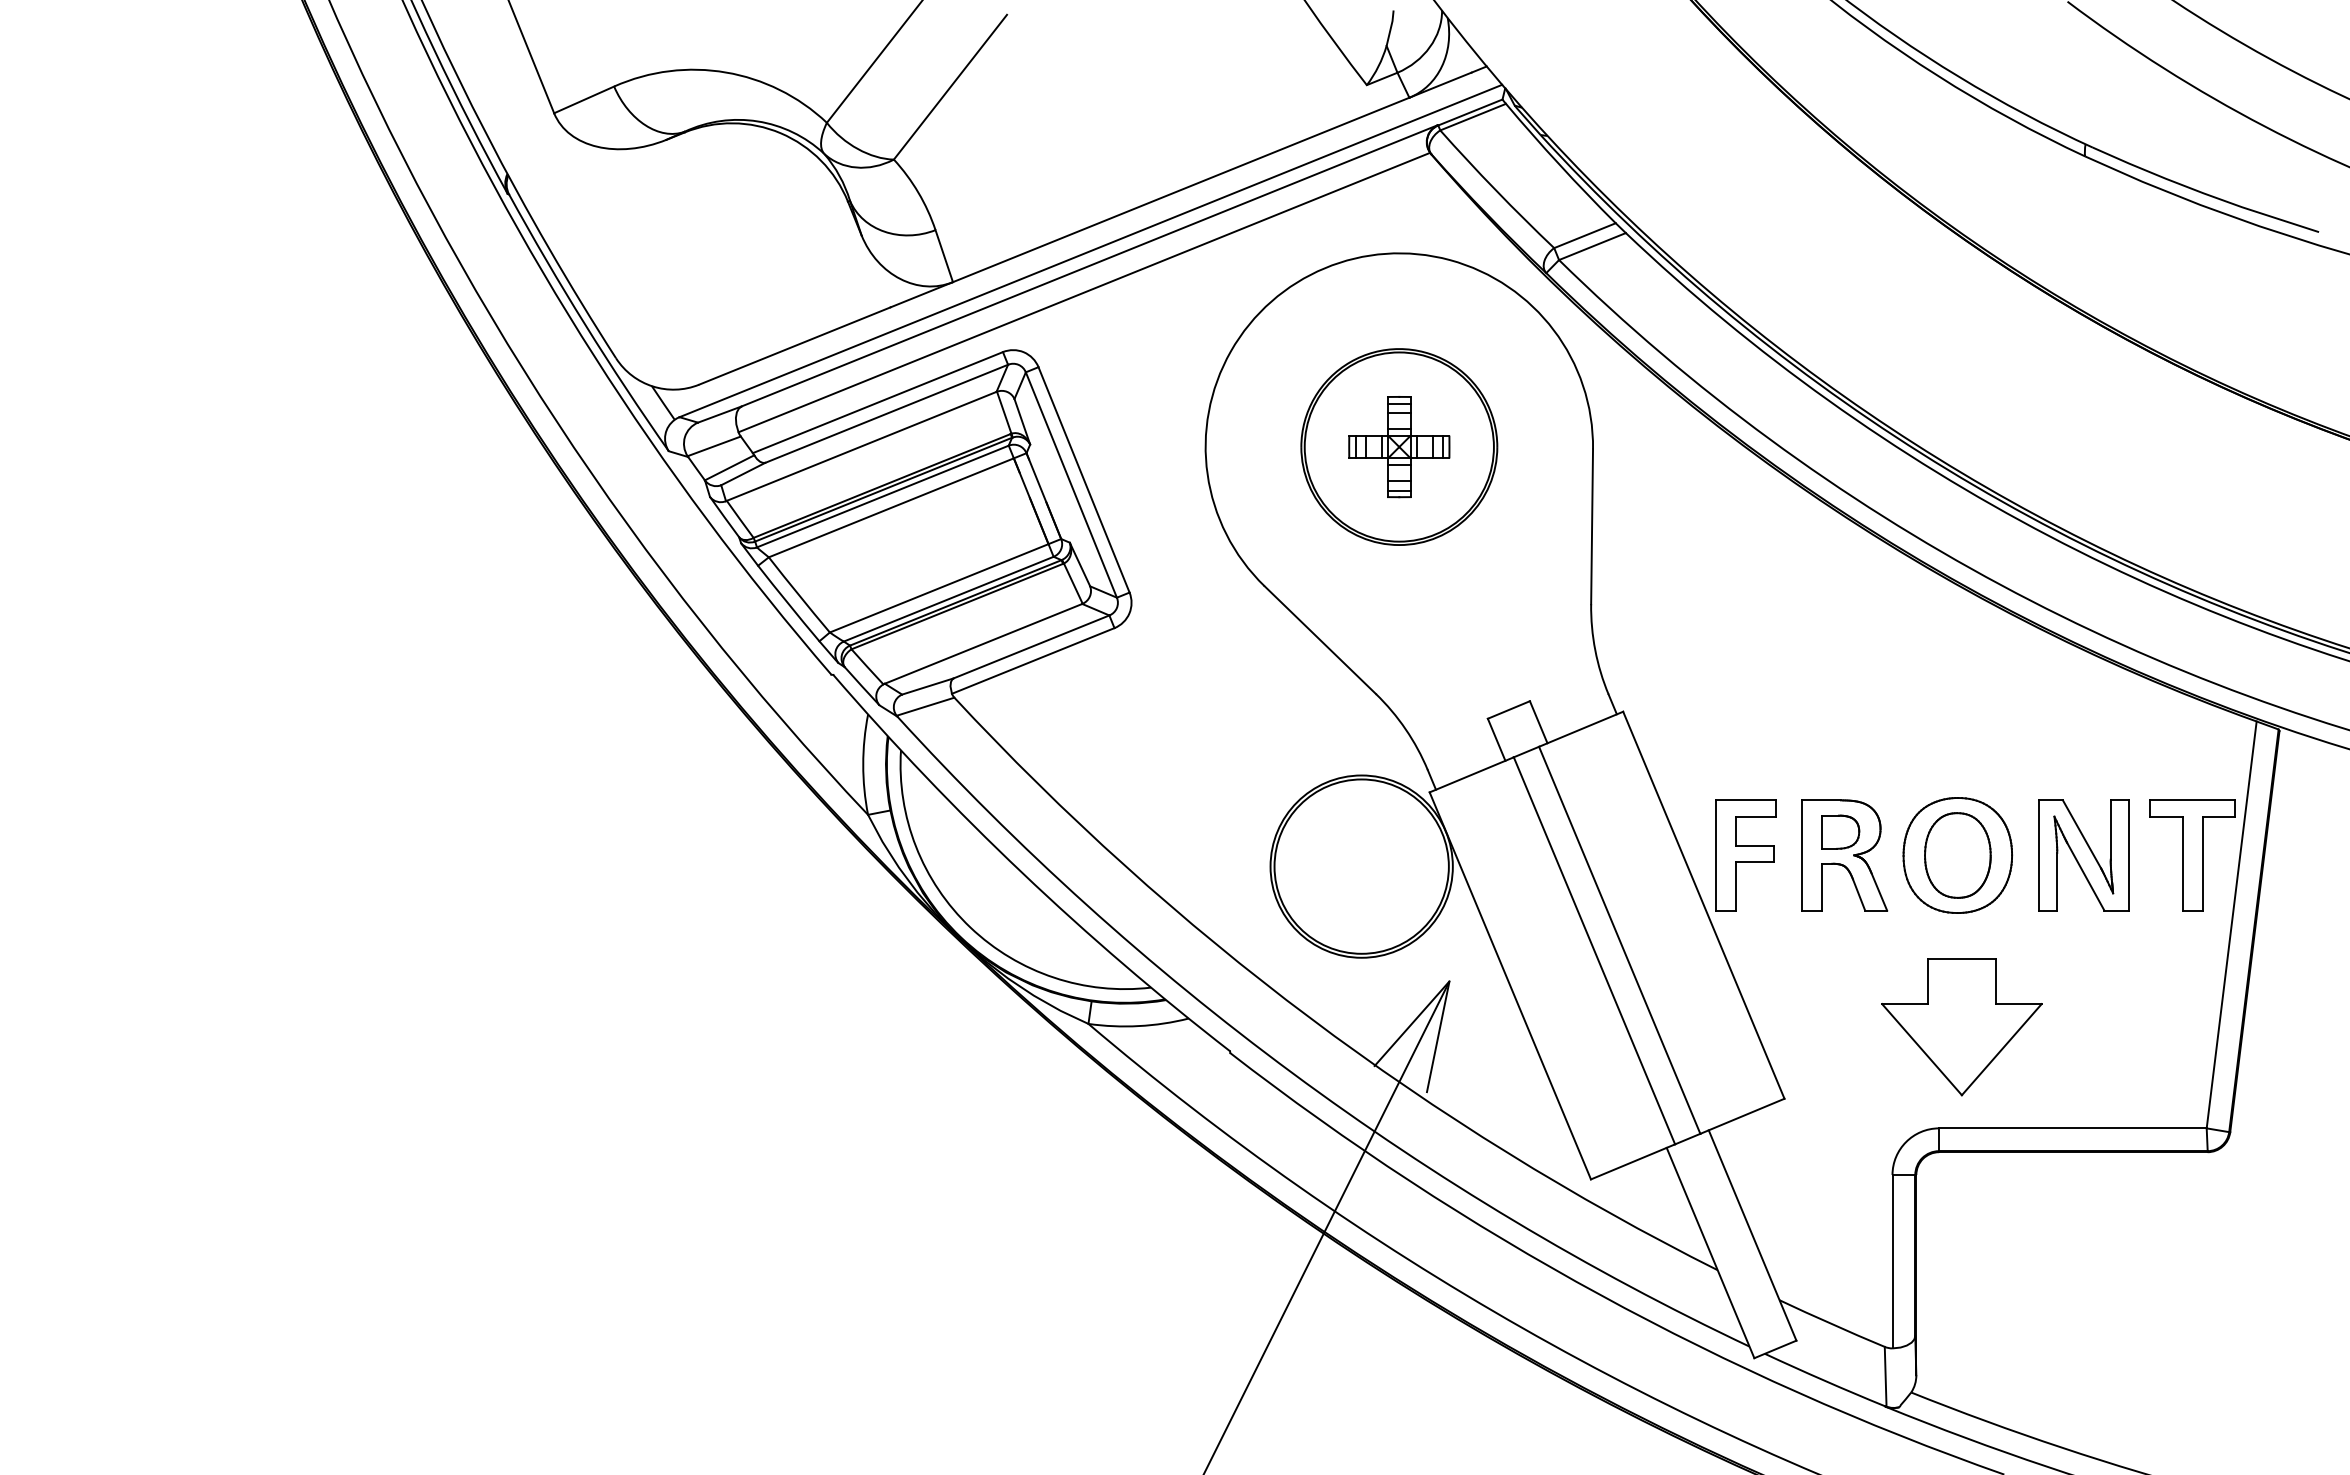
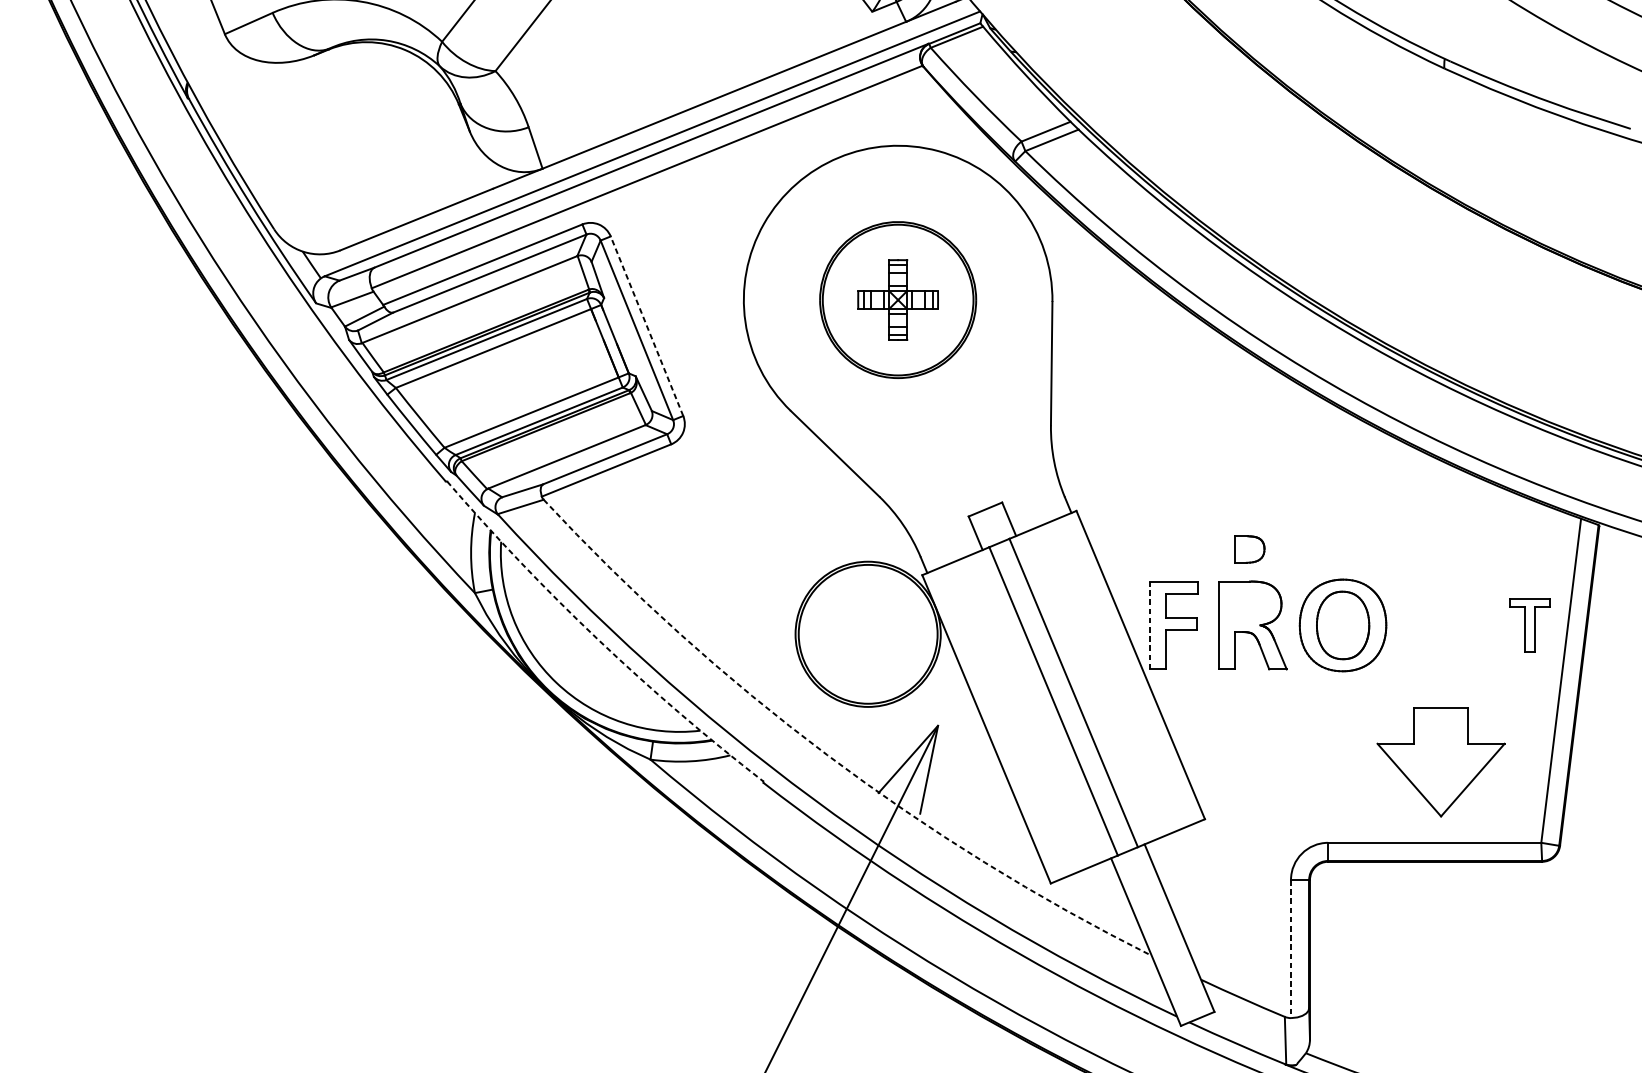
line: (1084, 479) -> (647, 325), solid -> dashed
part: (1840, 831) -> (1249, 548), moved
line: (1715, 855) -> (1150, 625), solid -> dashed
part: (2083, 855) -> (1443, 625), removed
part: (2192, 855) -> (1529, 625), size x0.6
arc: (1022, 872) -> (597, 638), solid -> dashed
arc: (1310, 1018) -> (827, 755), solid -> dashed
part: (1961, 1027) -> (1440, 762), moved
line: (1892, 1261) -> (1291, 948), solid -> dashed

